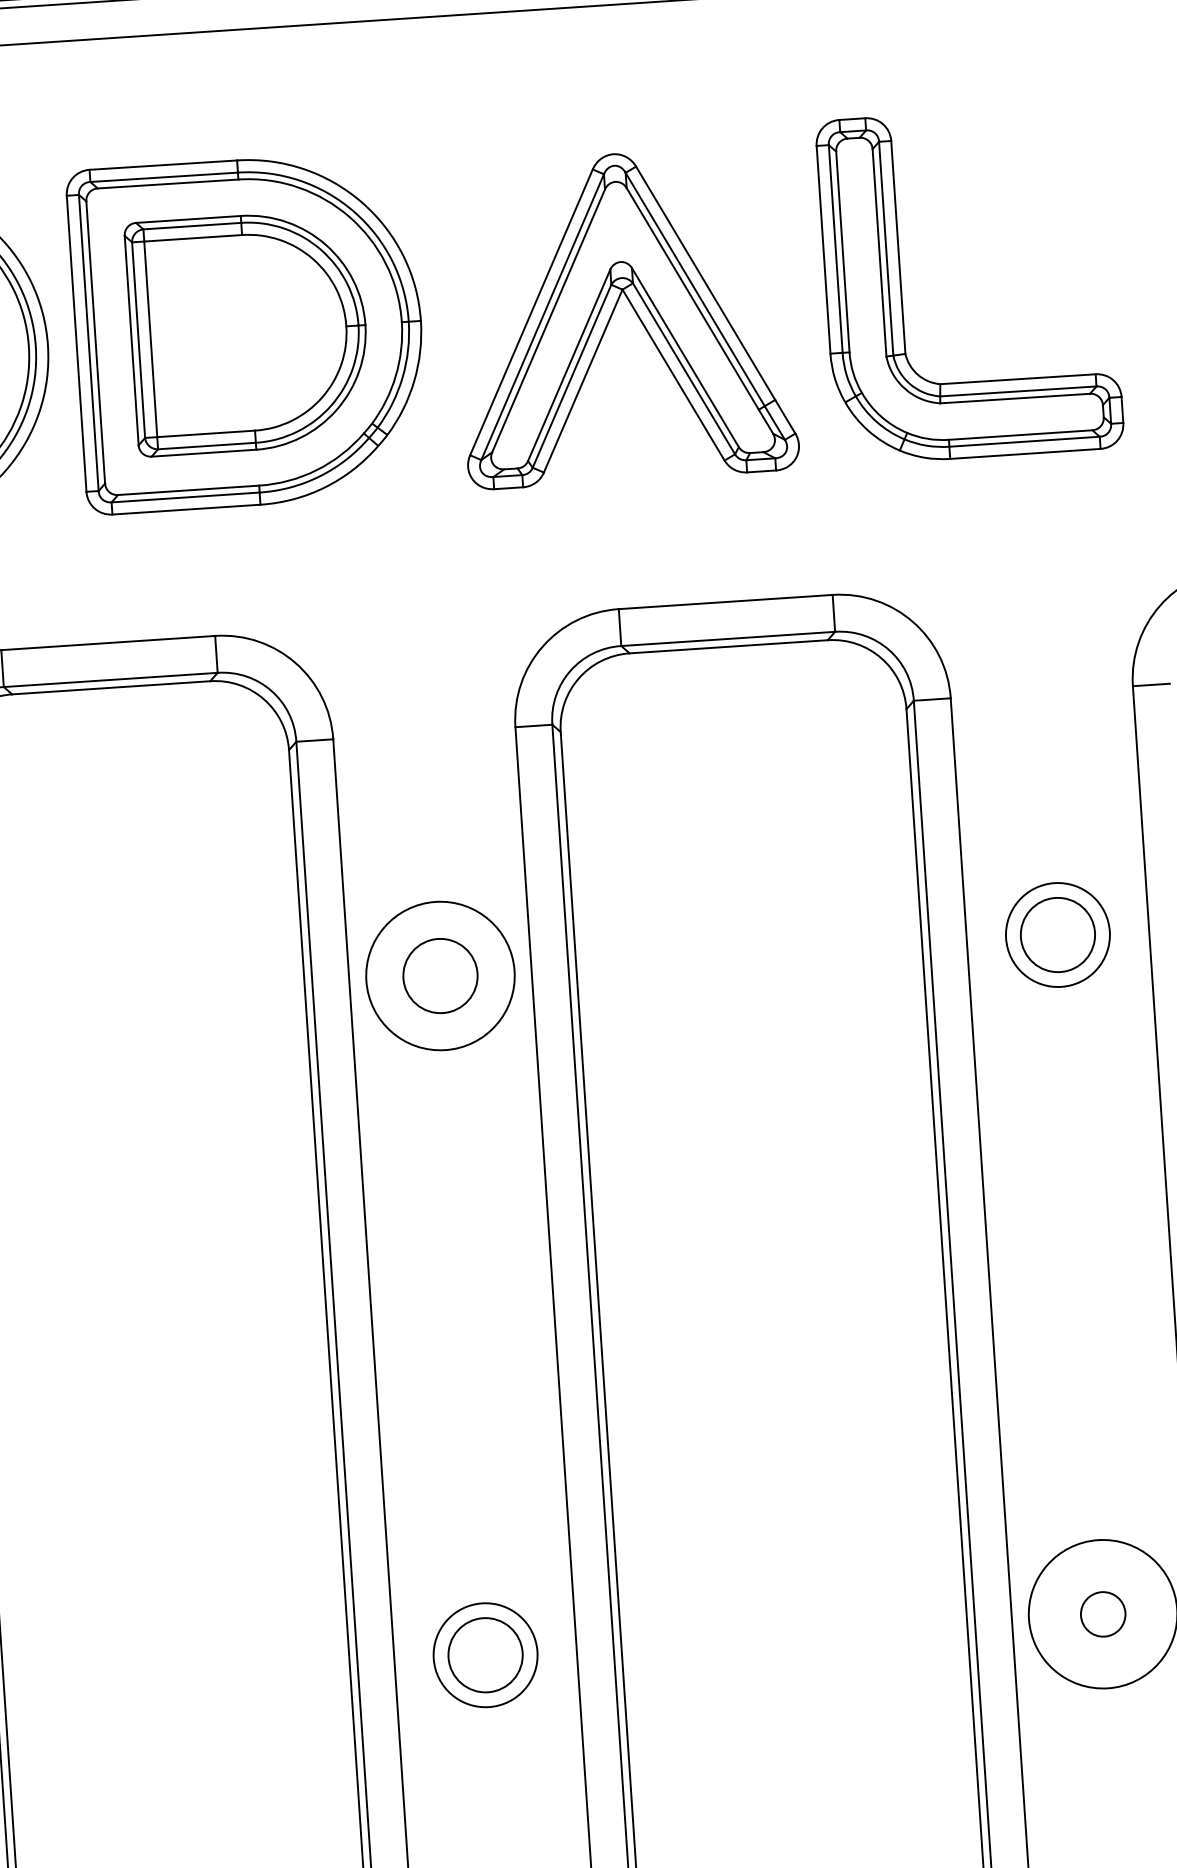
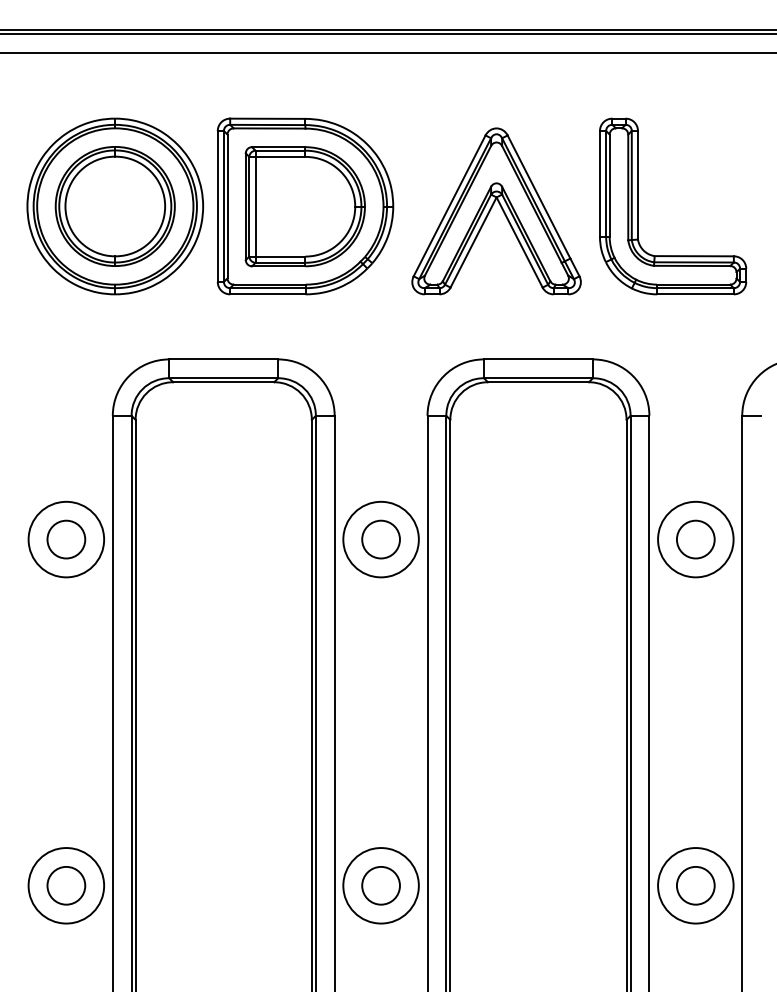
circle: (1057, 934) -> (695, 539), size x1.43
circle: (1102, 1613) -> (695, 885), size x1.67
circle: (484, 1654) -> (380, 885), size x1.43

